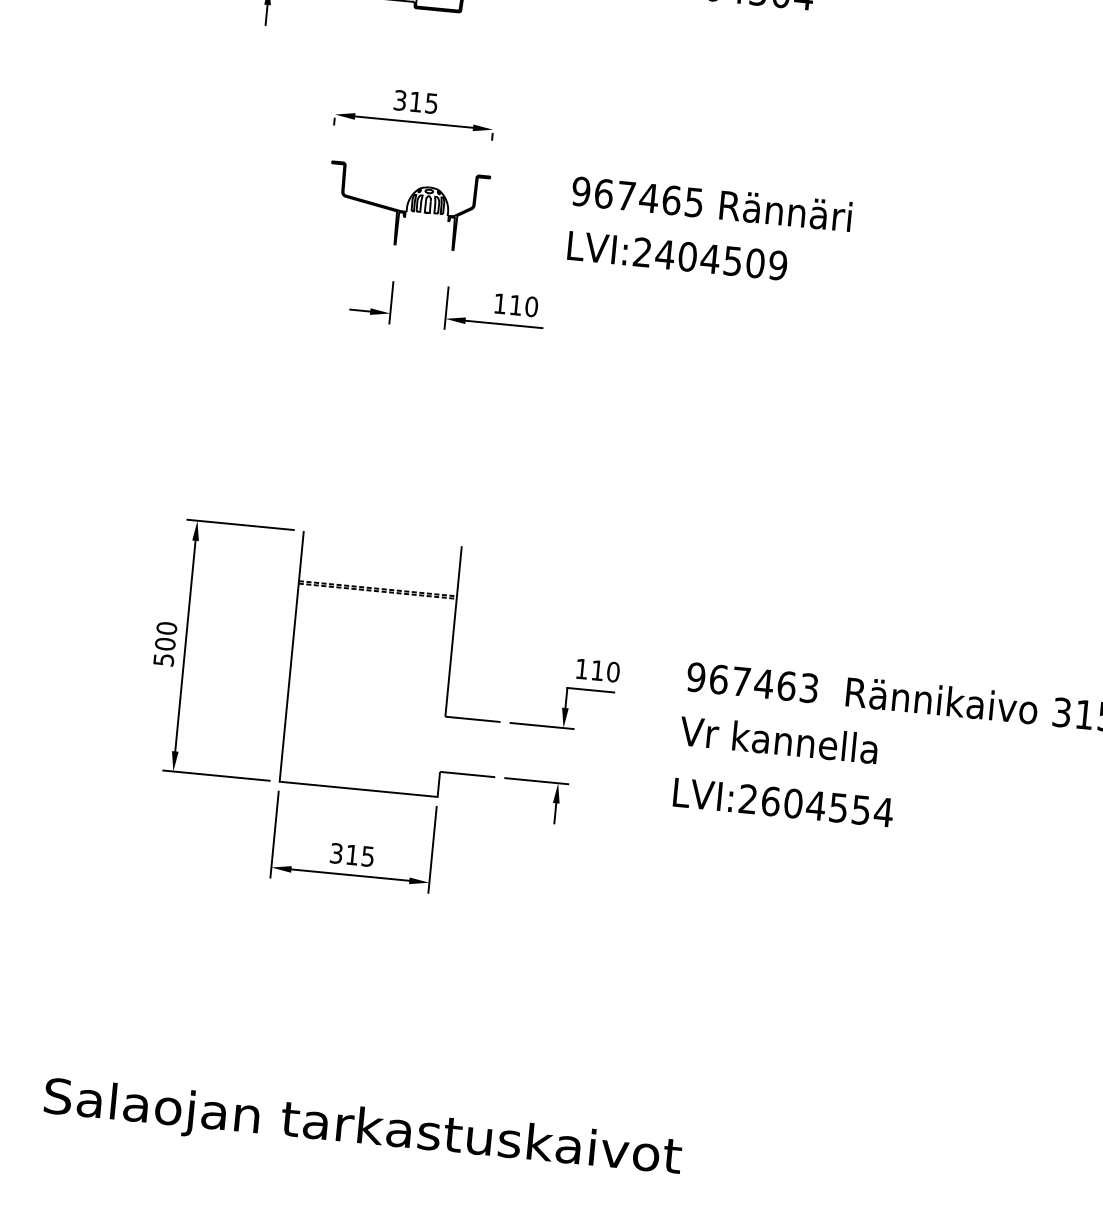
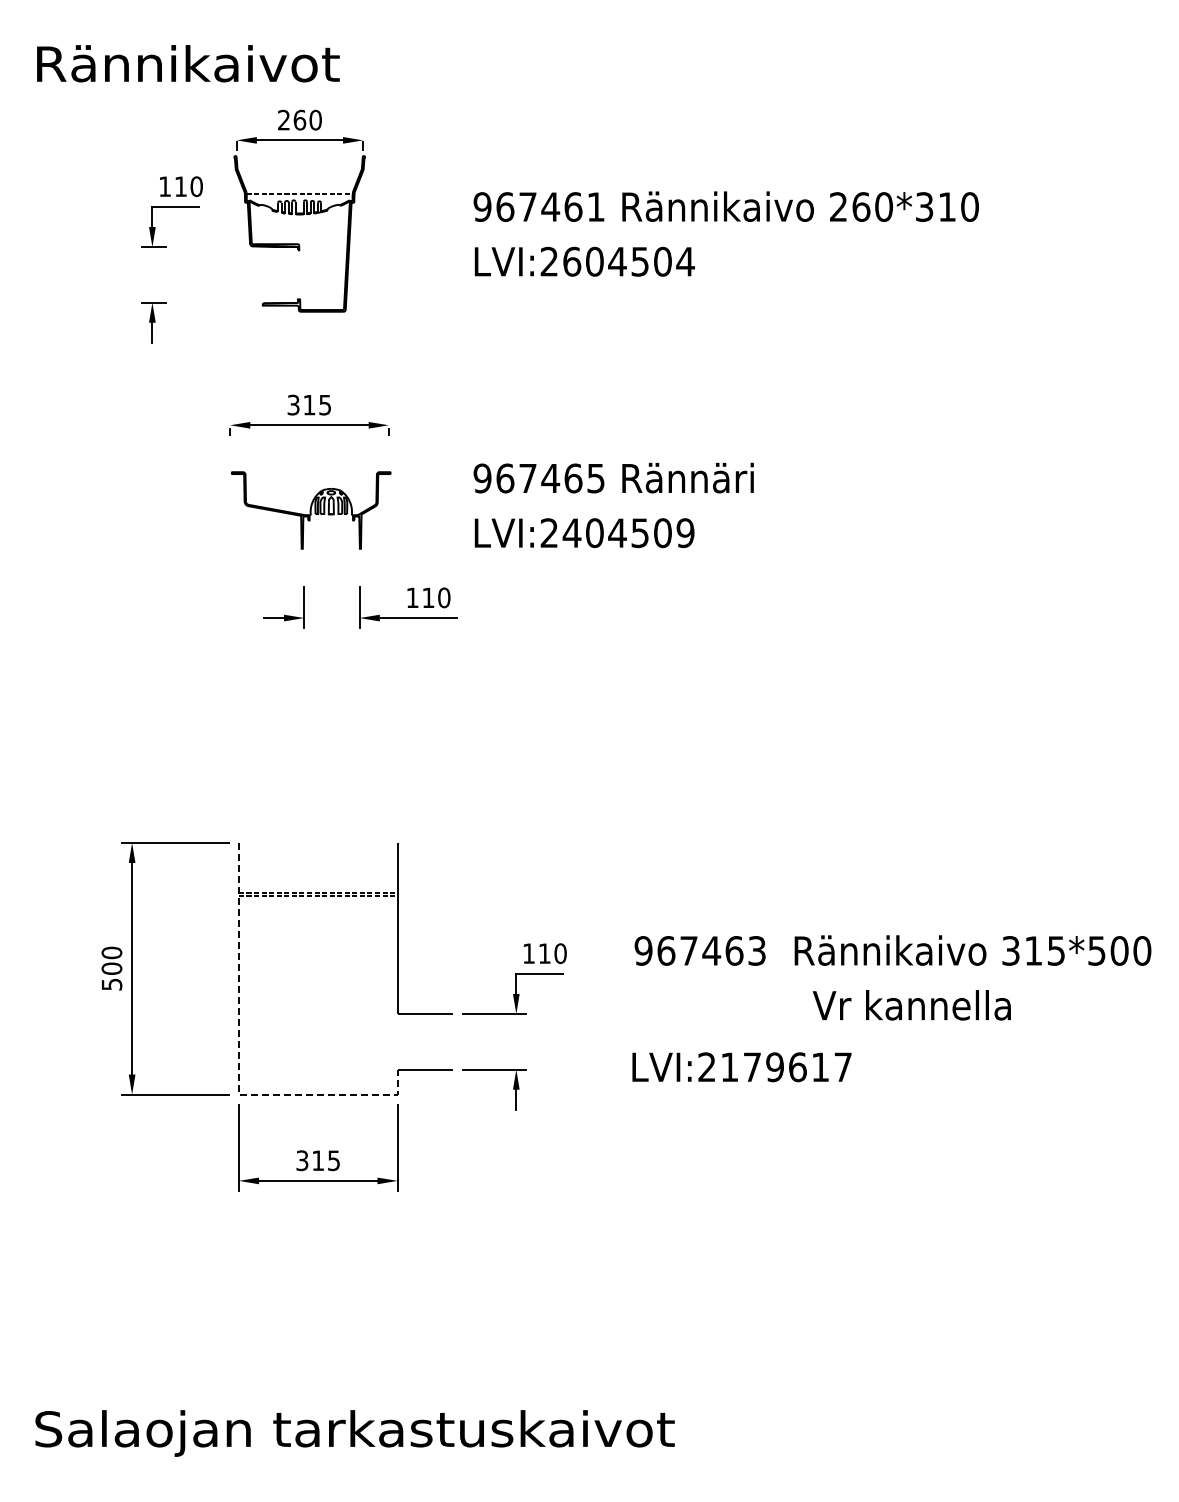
text: (778, 740) -> (911, 1005), moved
line: (282, 749) -> (238, 1062), solid -> dashed
text: (827, 807) -> (786, 1067), LVI:2604554 -> LVI:2179617

